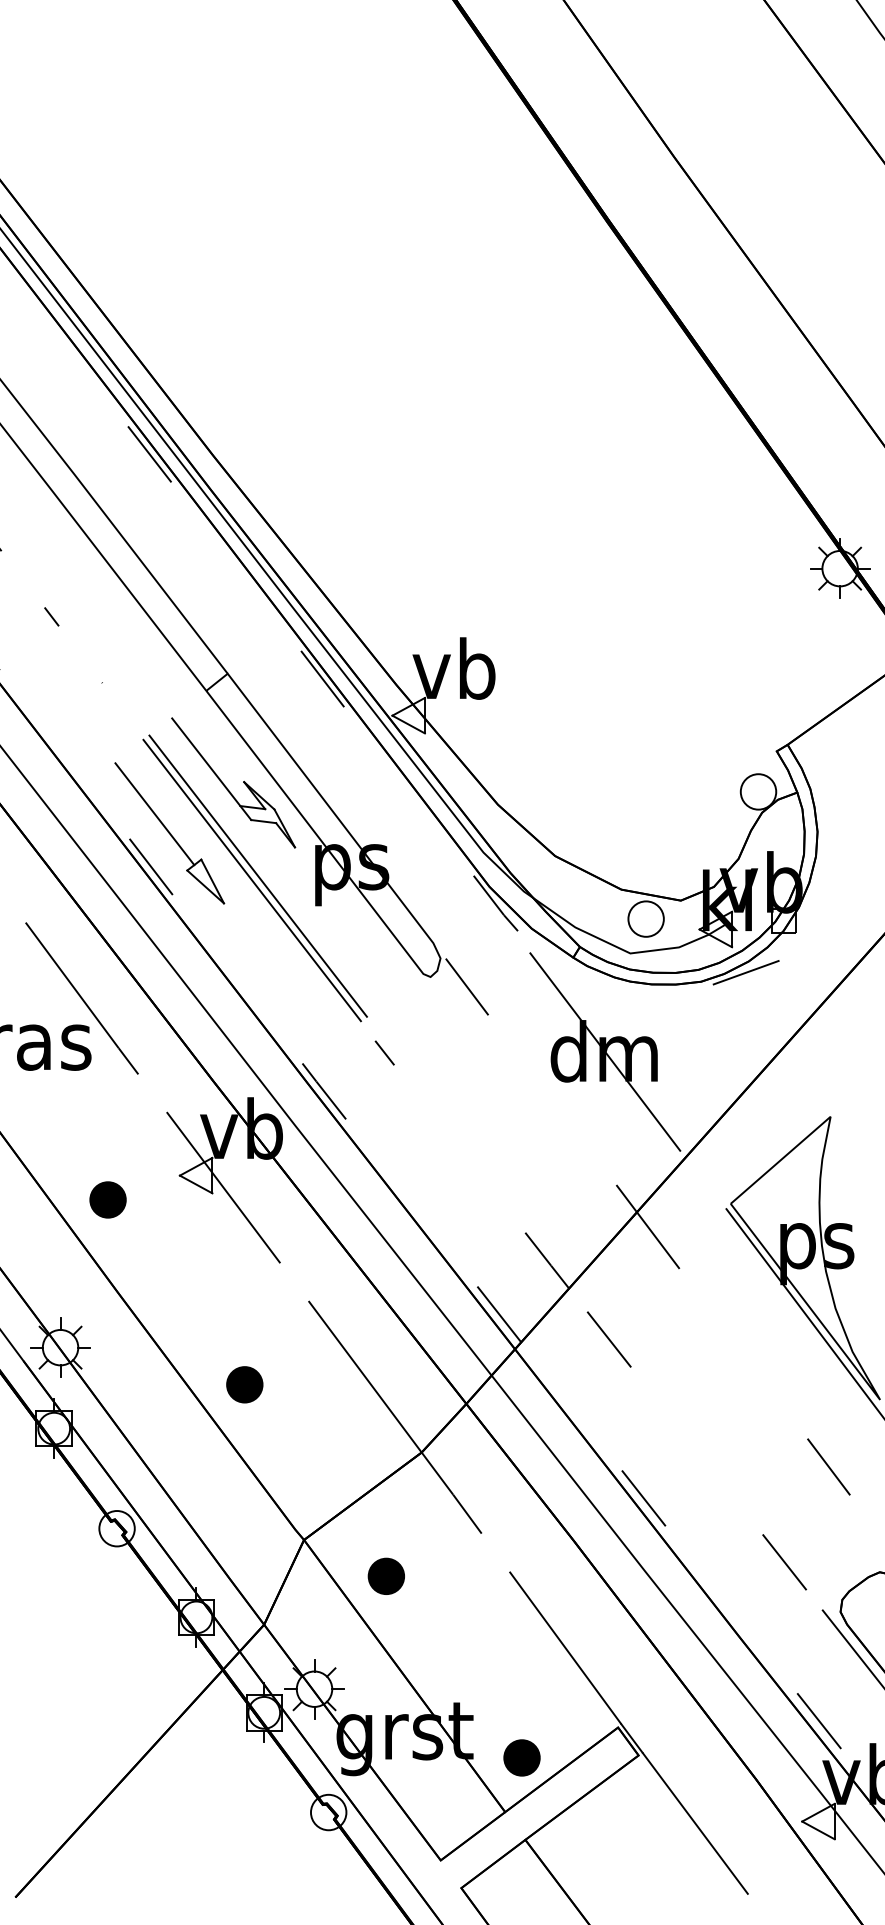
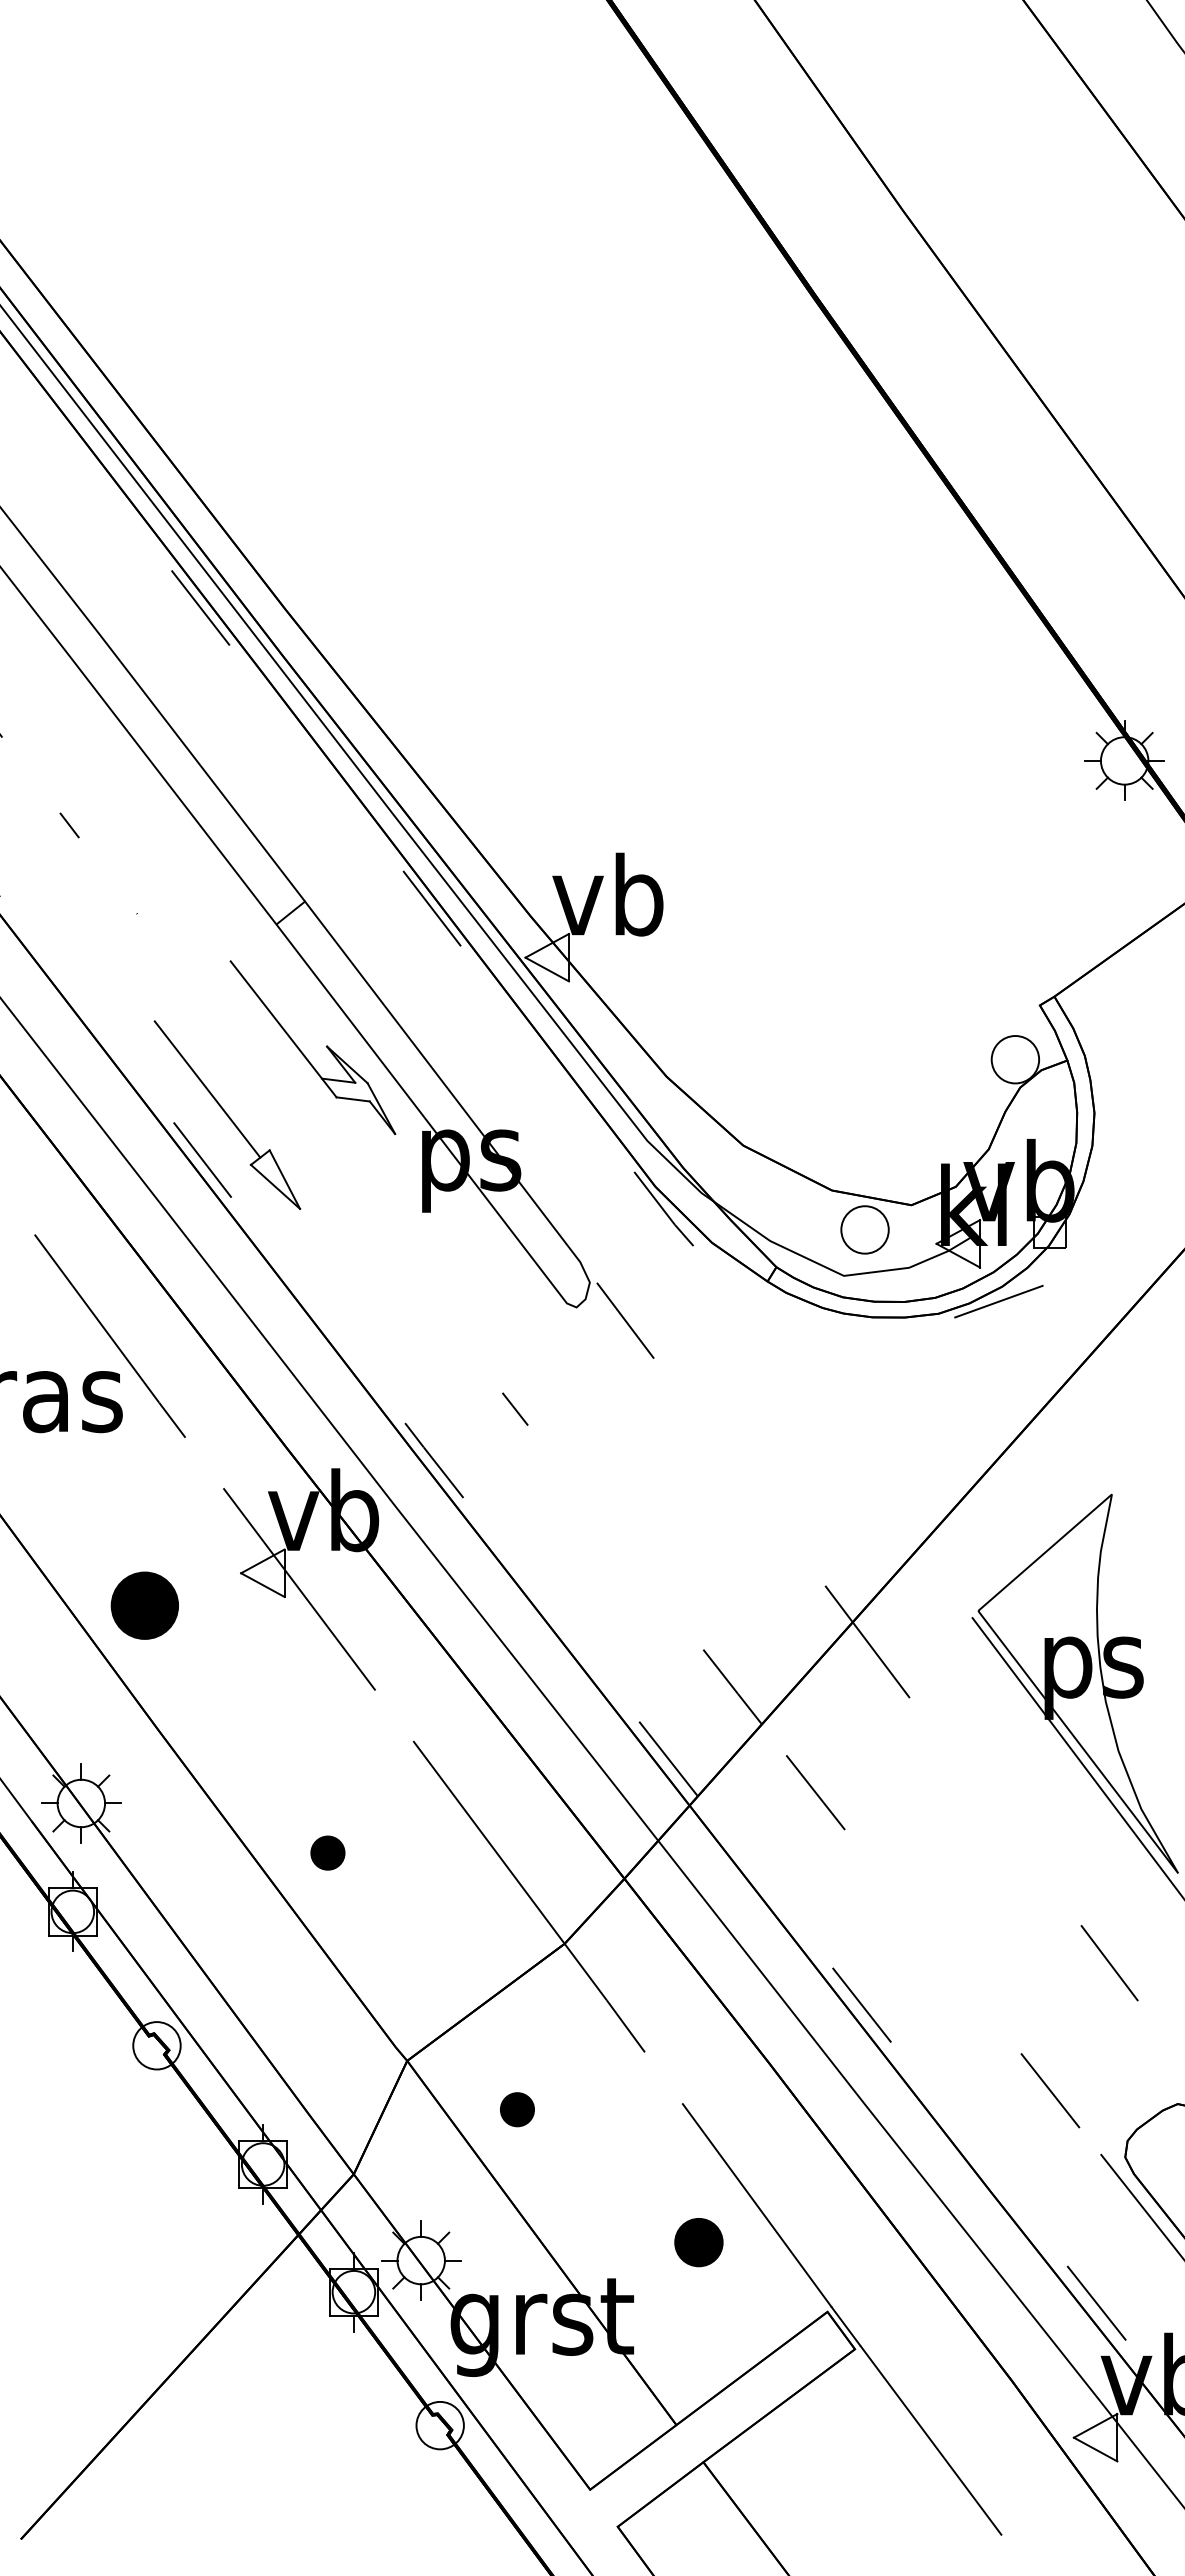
line: (257, 876) -> (345, 1172), removed
line: (251, 880) -> (337, 1178), removed
part: (605, 1051) -> (810, 1407), removed
part: (107, 1199) -> (144, 1605), size x1.4
part: (244, 1384) -> (327, 1852), size x0.7
part: (386, 1576) -> (517, 2109), size x0.7
part: (521, 1757) -> (698, 2242), moved

